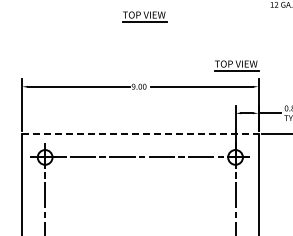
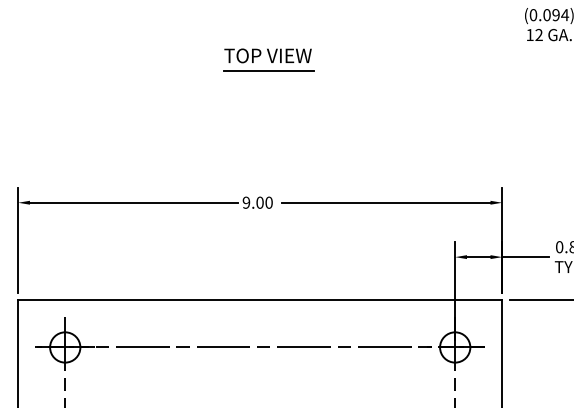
part: (236, 65) -> (457, 159), removed
line: (140, 134) -> (260, 300), dashed -> solid

